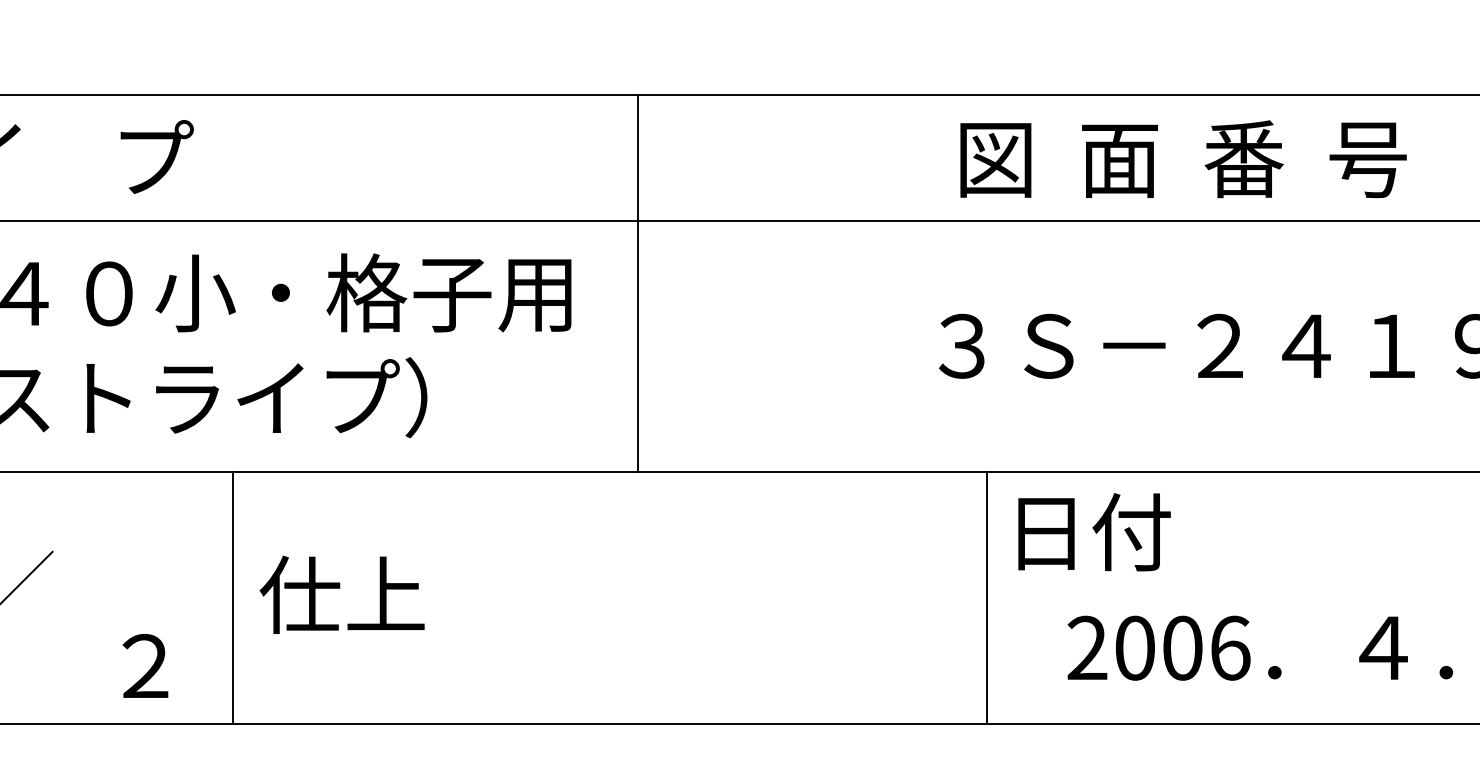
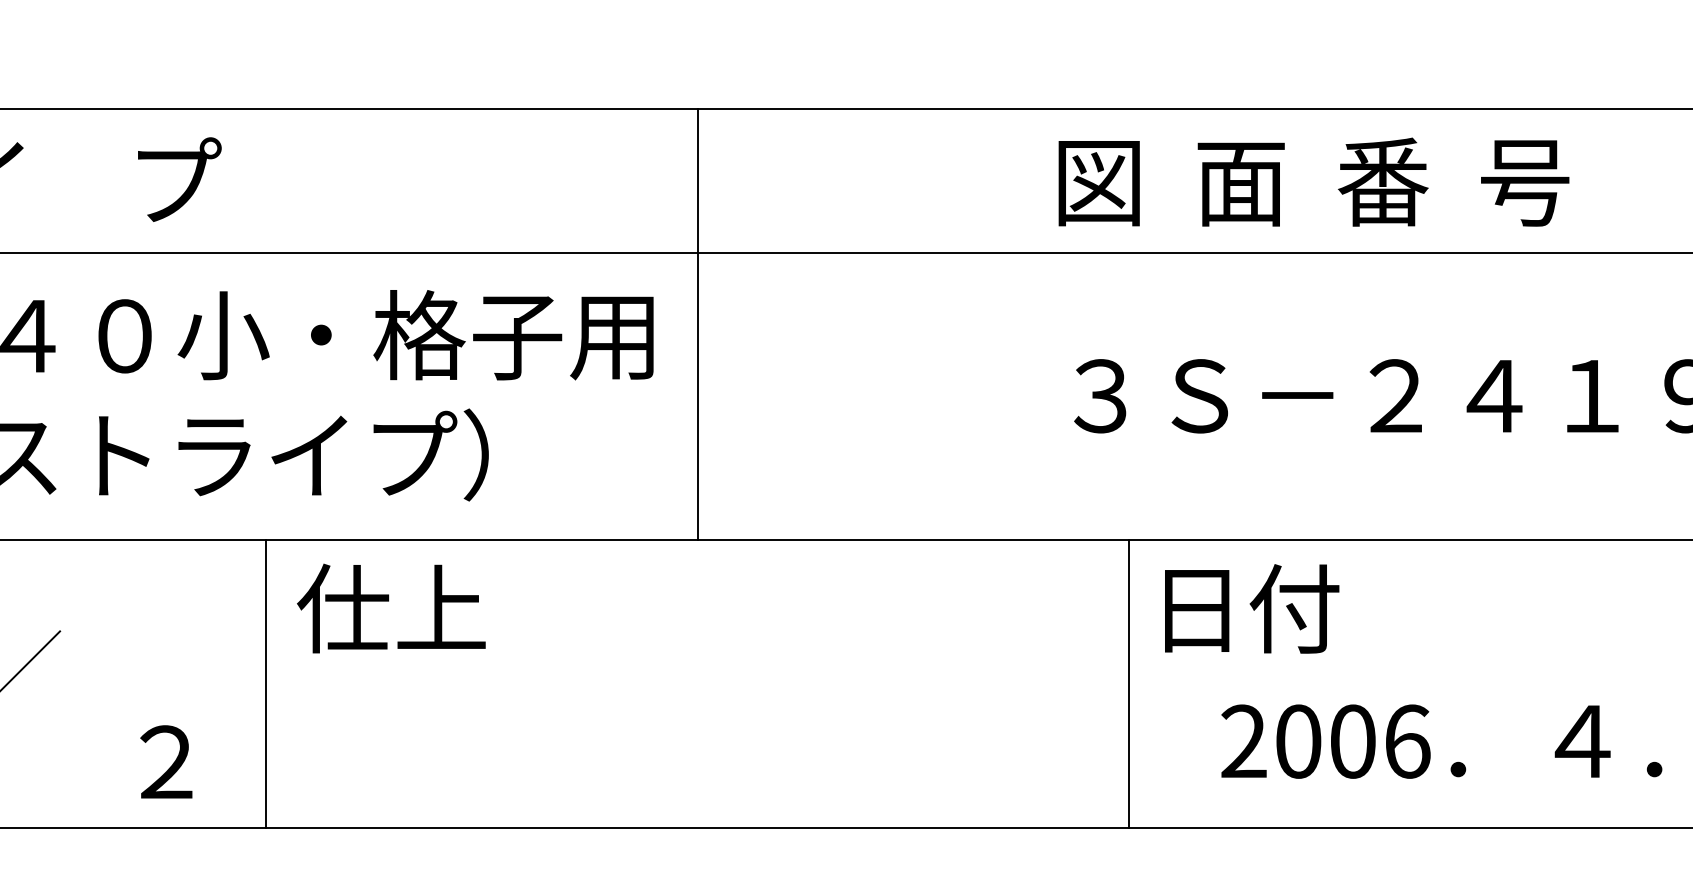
text: (1183, 158) -> (1313, 181), moved
line: (637, 283) -> (697, 324), moved
text: (342, 594) -> (391, 608), moved

